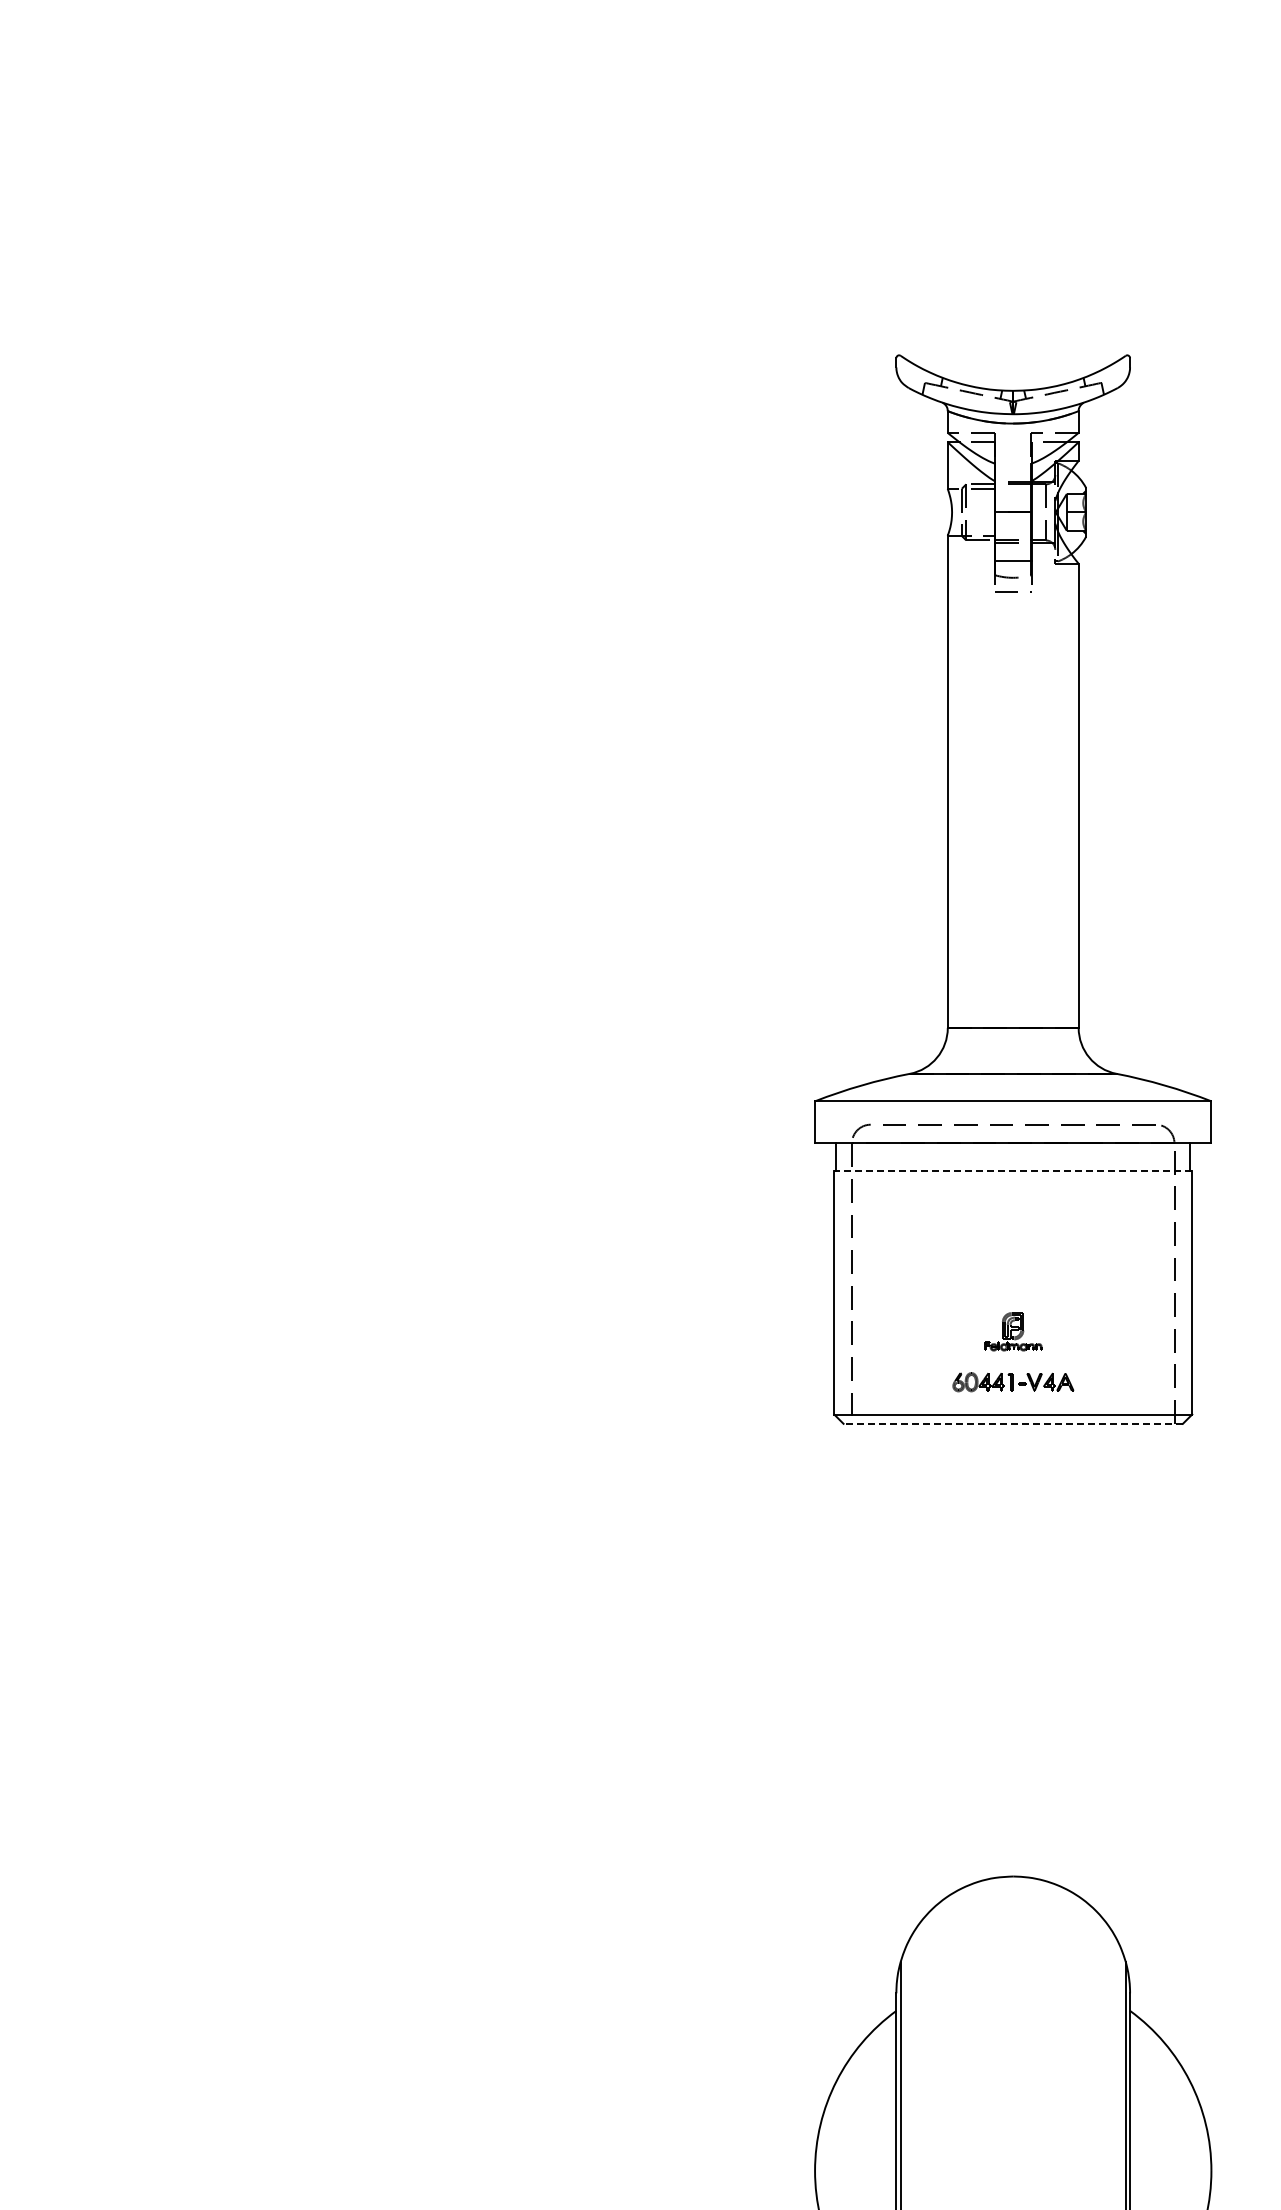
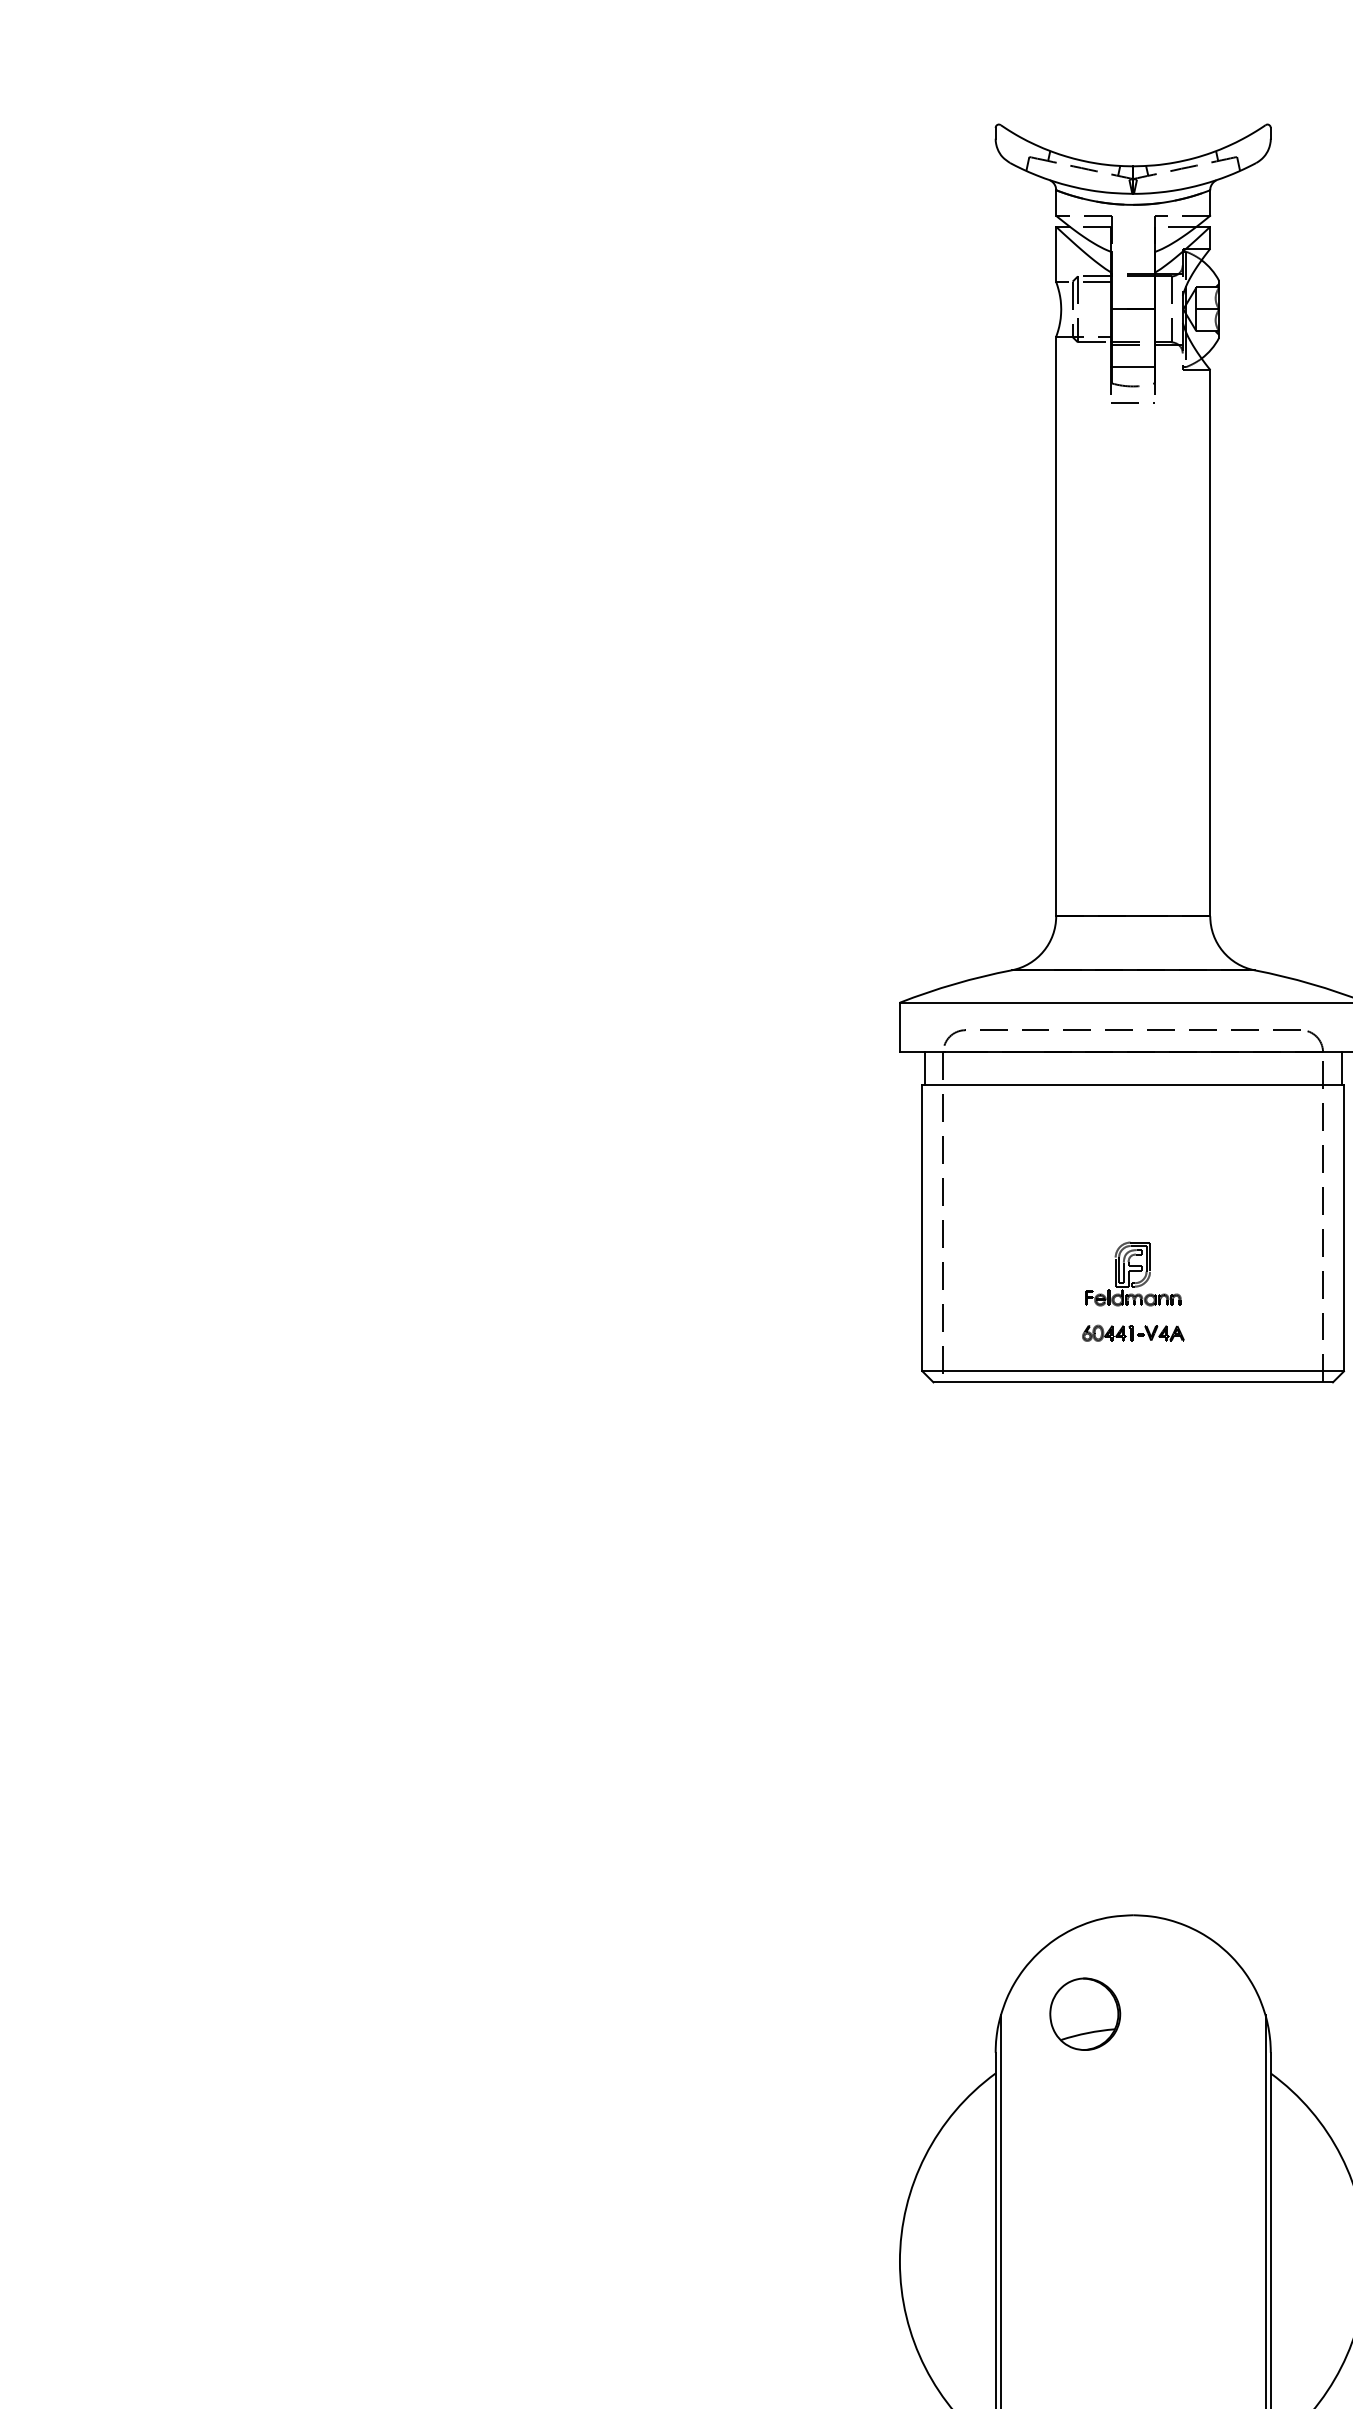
line: (1012, 1171) -> (1132, 1085), dashed -> solid
part: (1013, 1331) -> (1133, 1273), size x1.43
part: (1013, 1381) -> (1133, 1332), size x0.71
line: (1013, 1423) -> (1133, 1381), dashed -> solid
part: (972, 1960) -> (1085, 2014), added

